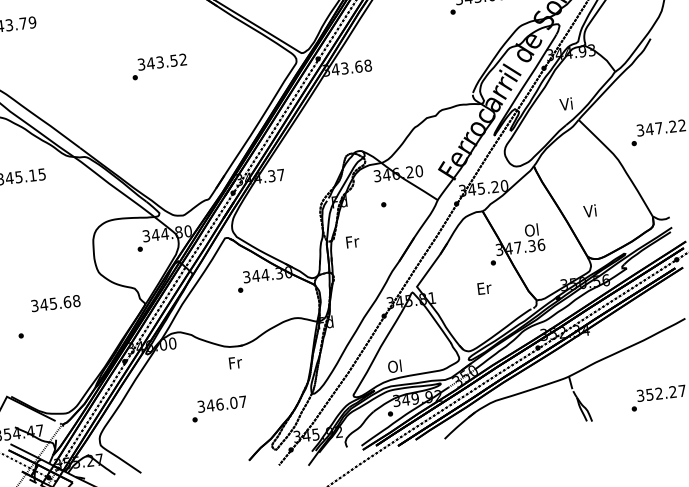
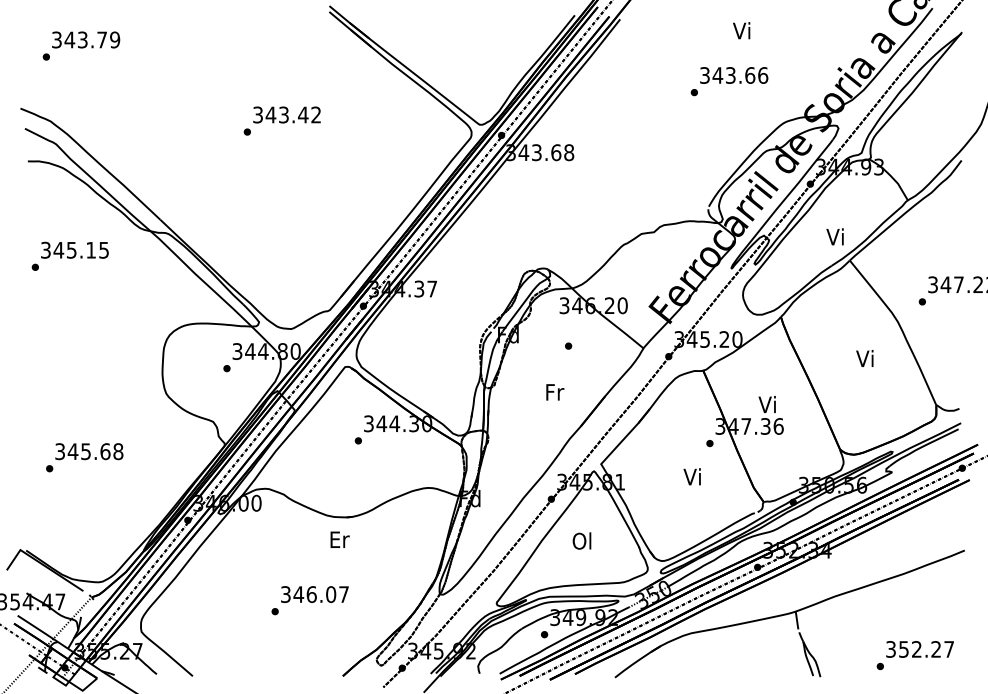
text: (174, 60) -> (303, 114), 343.52 -> 343.42
text: (589, 211) -> (864, 358), moved
text: (531, 230) -> (767, 404), Ol -> Vi
text: (353, 242) -> (555, 392), moved
text: (484, 288) -> (693, 476), Er -> Vi
text: (55, 303) -> (89, 451), moved
text: (235, 362) -> (339, 539), Fr -> Er
text: (394, 366) -> (581, 540), moved

